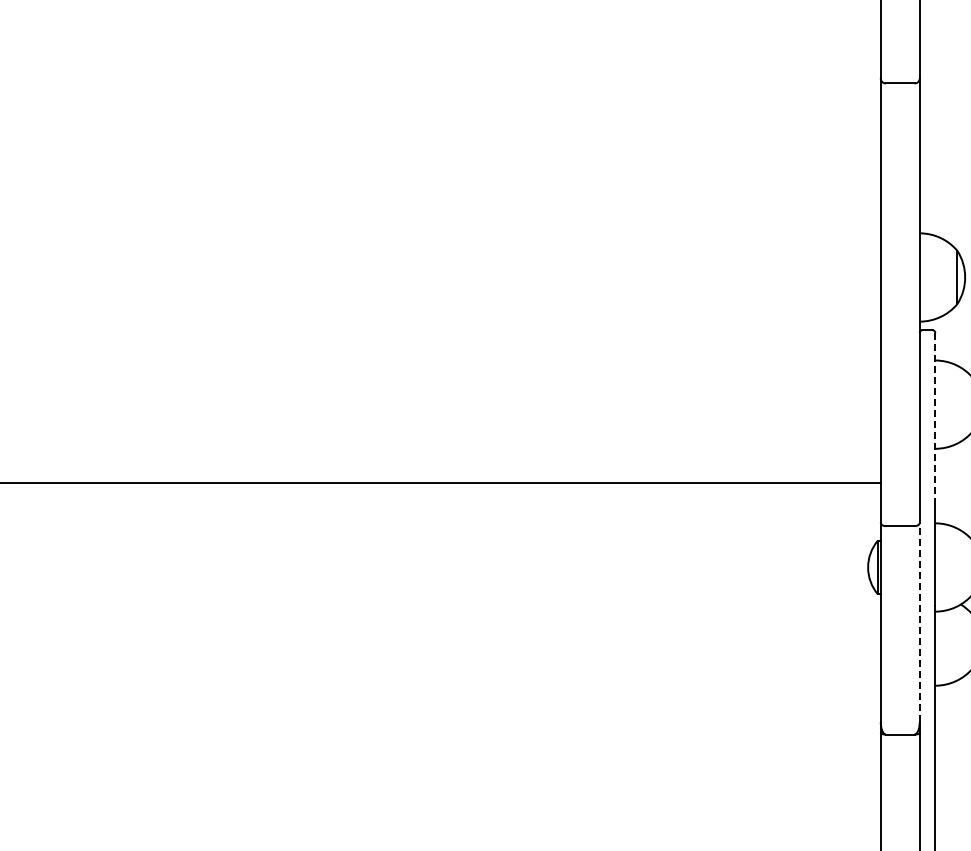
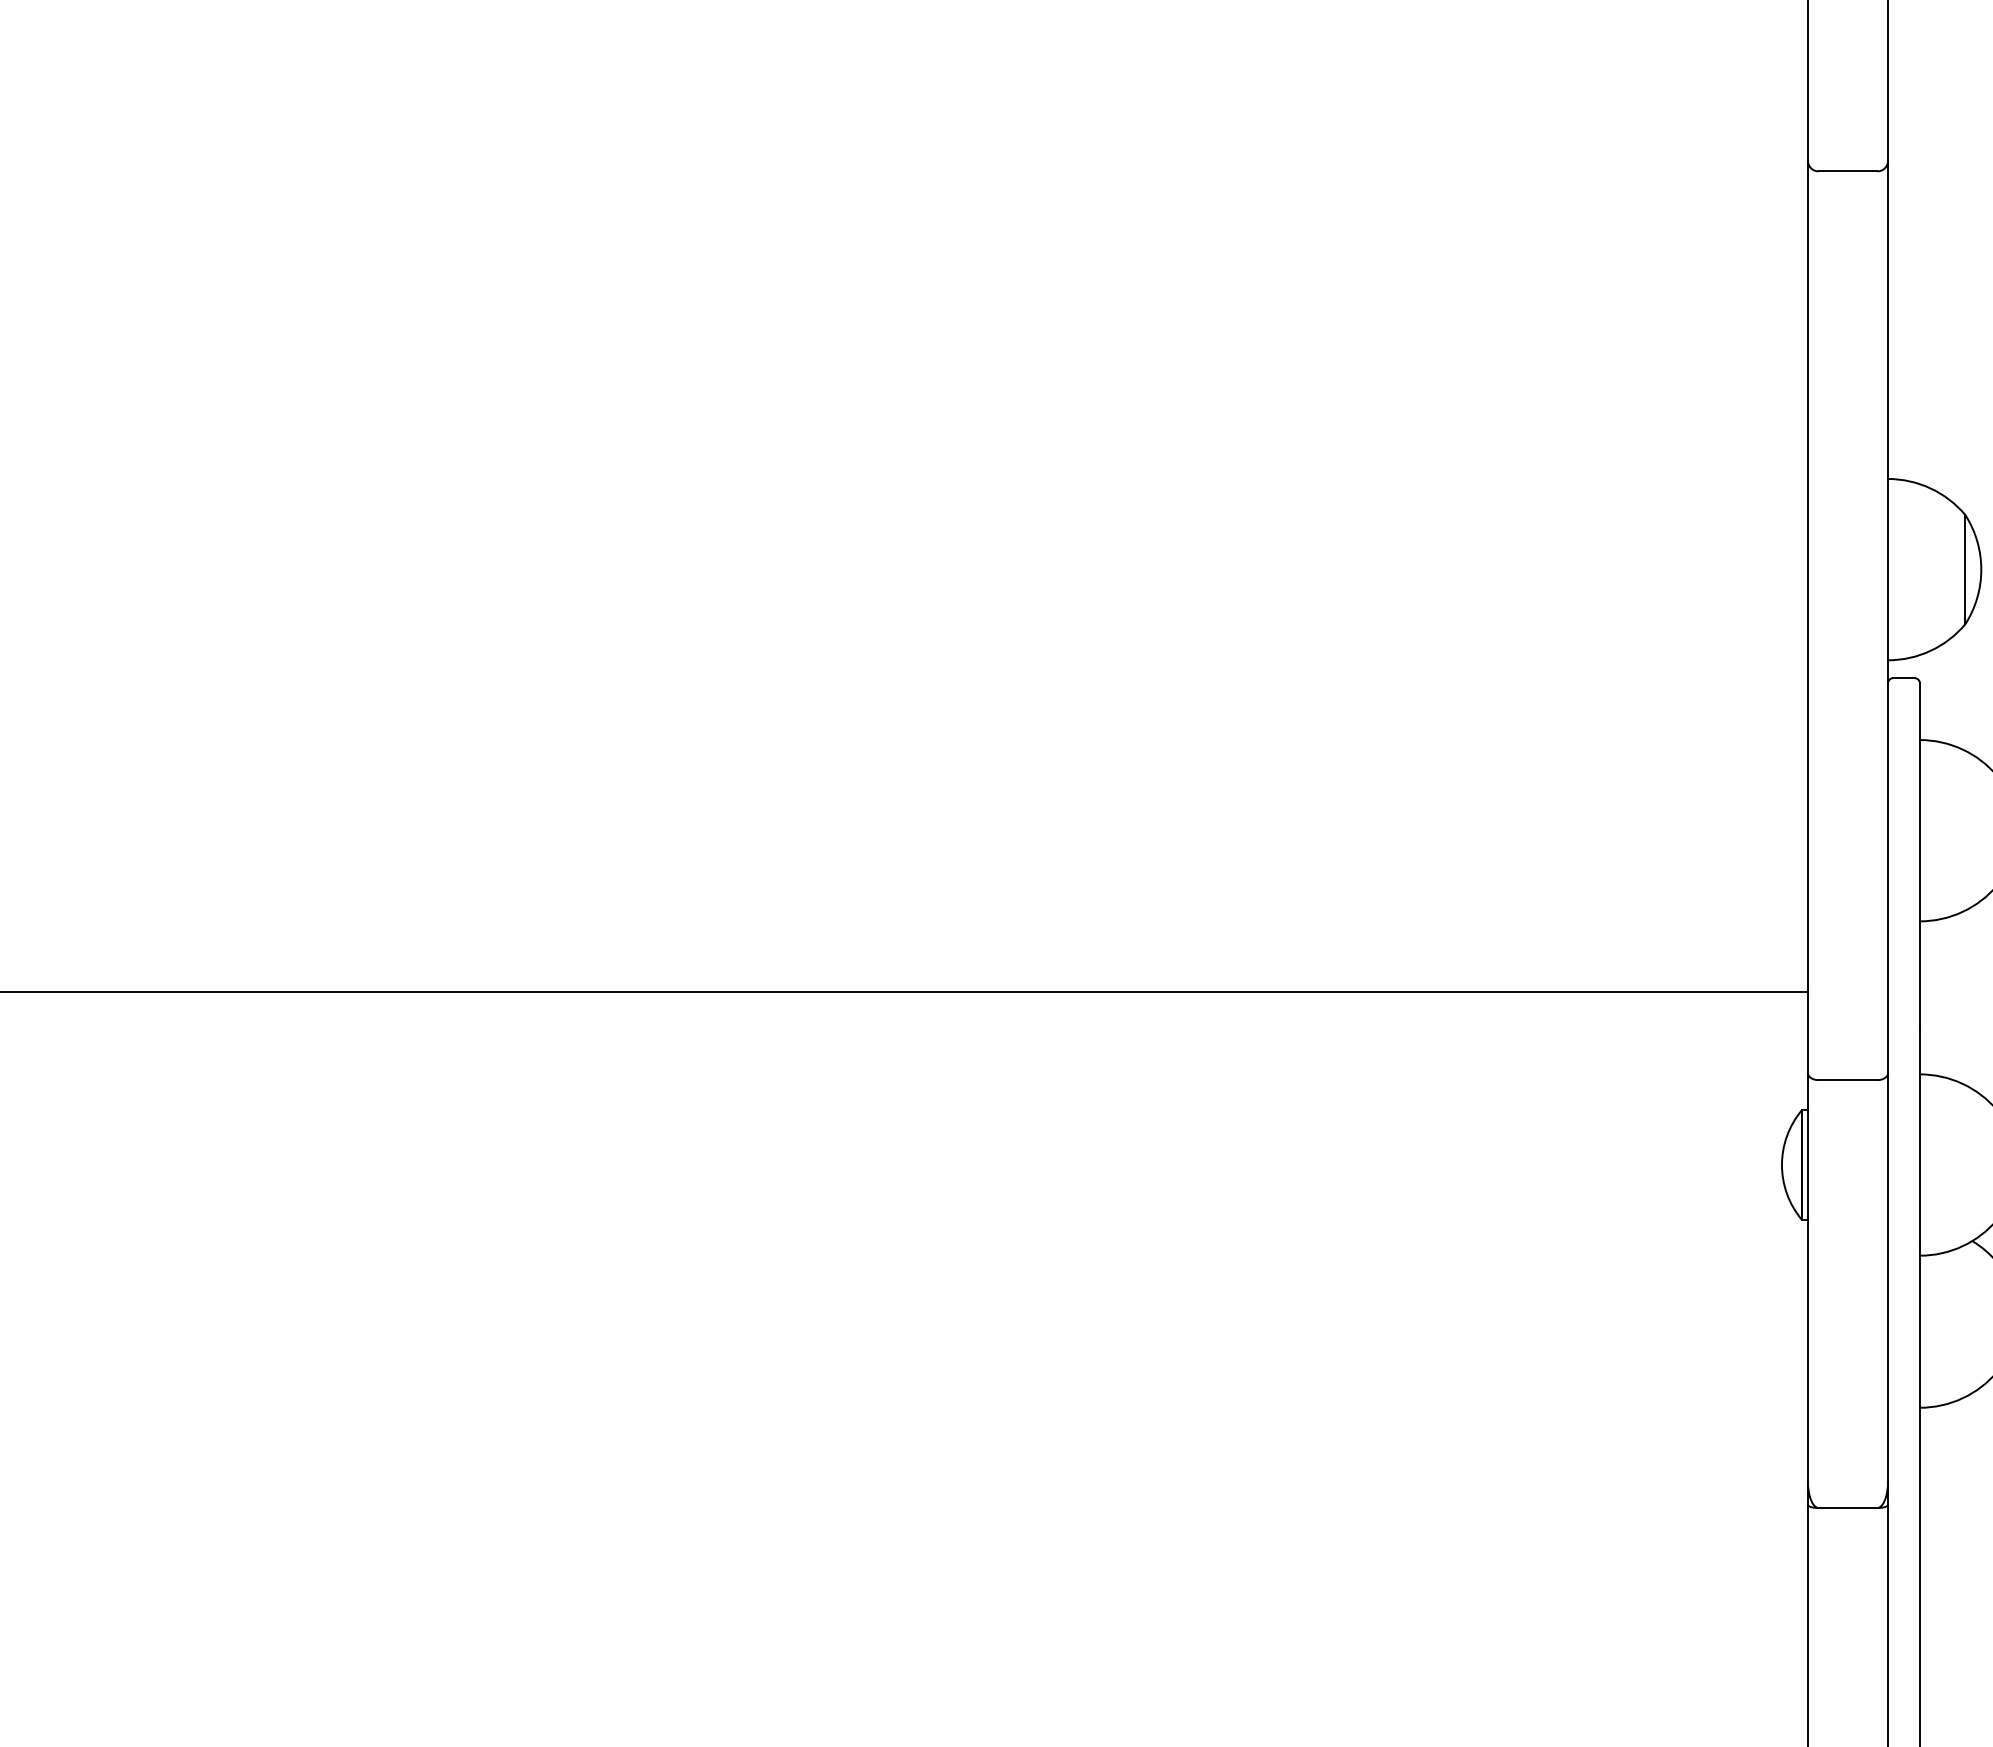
line: (935, 416) -> (1920, 855), dashed -> solid
line: (919, 622) -> (1887, 1277), dashed -> solid

